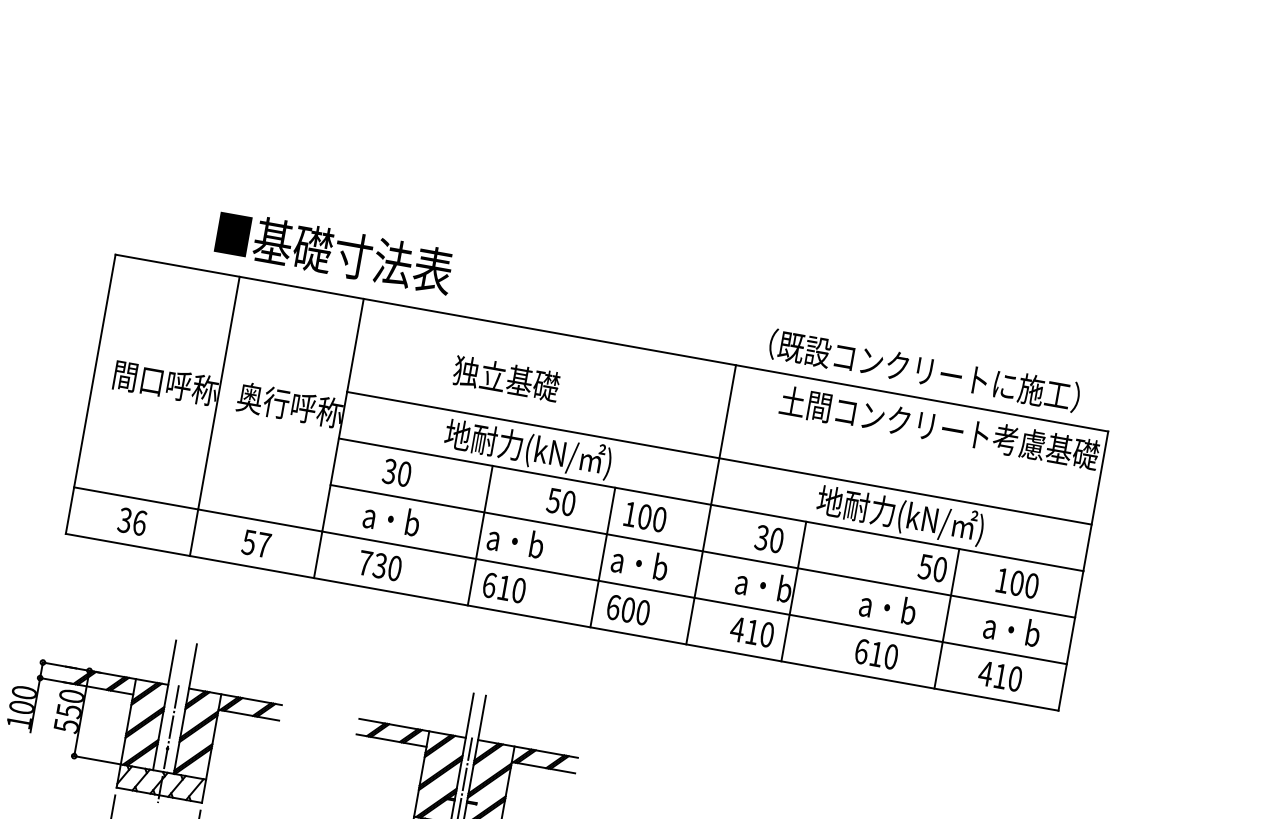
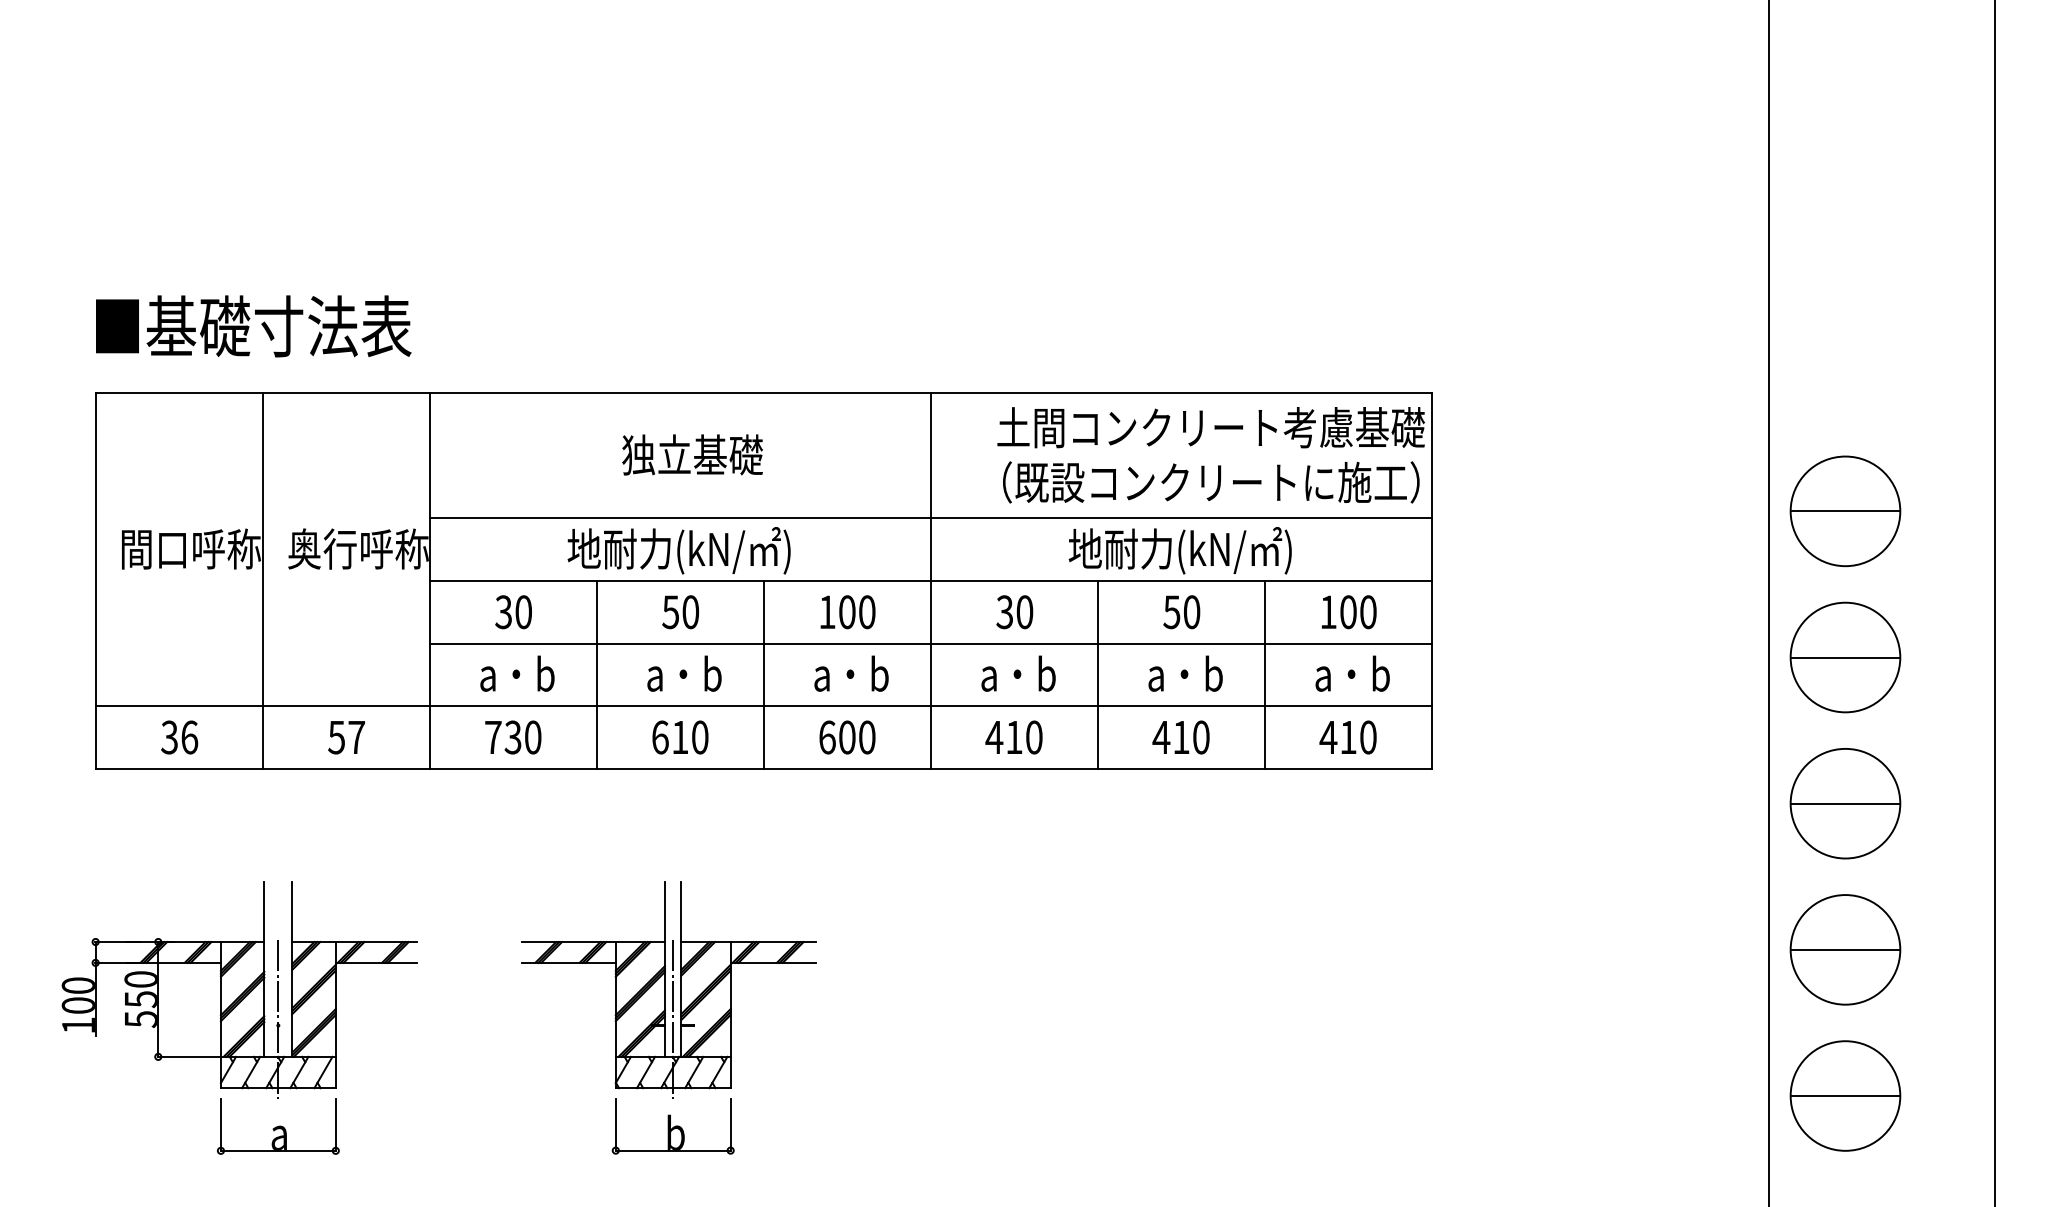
text: (334, 252) -> (253, 326), moved
text: (924, 370) -> (1211, 482), moved
text: (506, 378) -> (692, 454), moved
text: (561, 502) -> (680, 612), moved
line: (480, 535) -> (596, 674), moved
line: (602, 557) -> (763, 674), moved
text: (932, 568) -> (1181, 612), moved
line: (793, 591) -> (1097, 674), moved
text: (861, 651) -> (1161, 737), 610 -> 410

